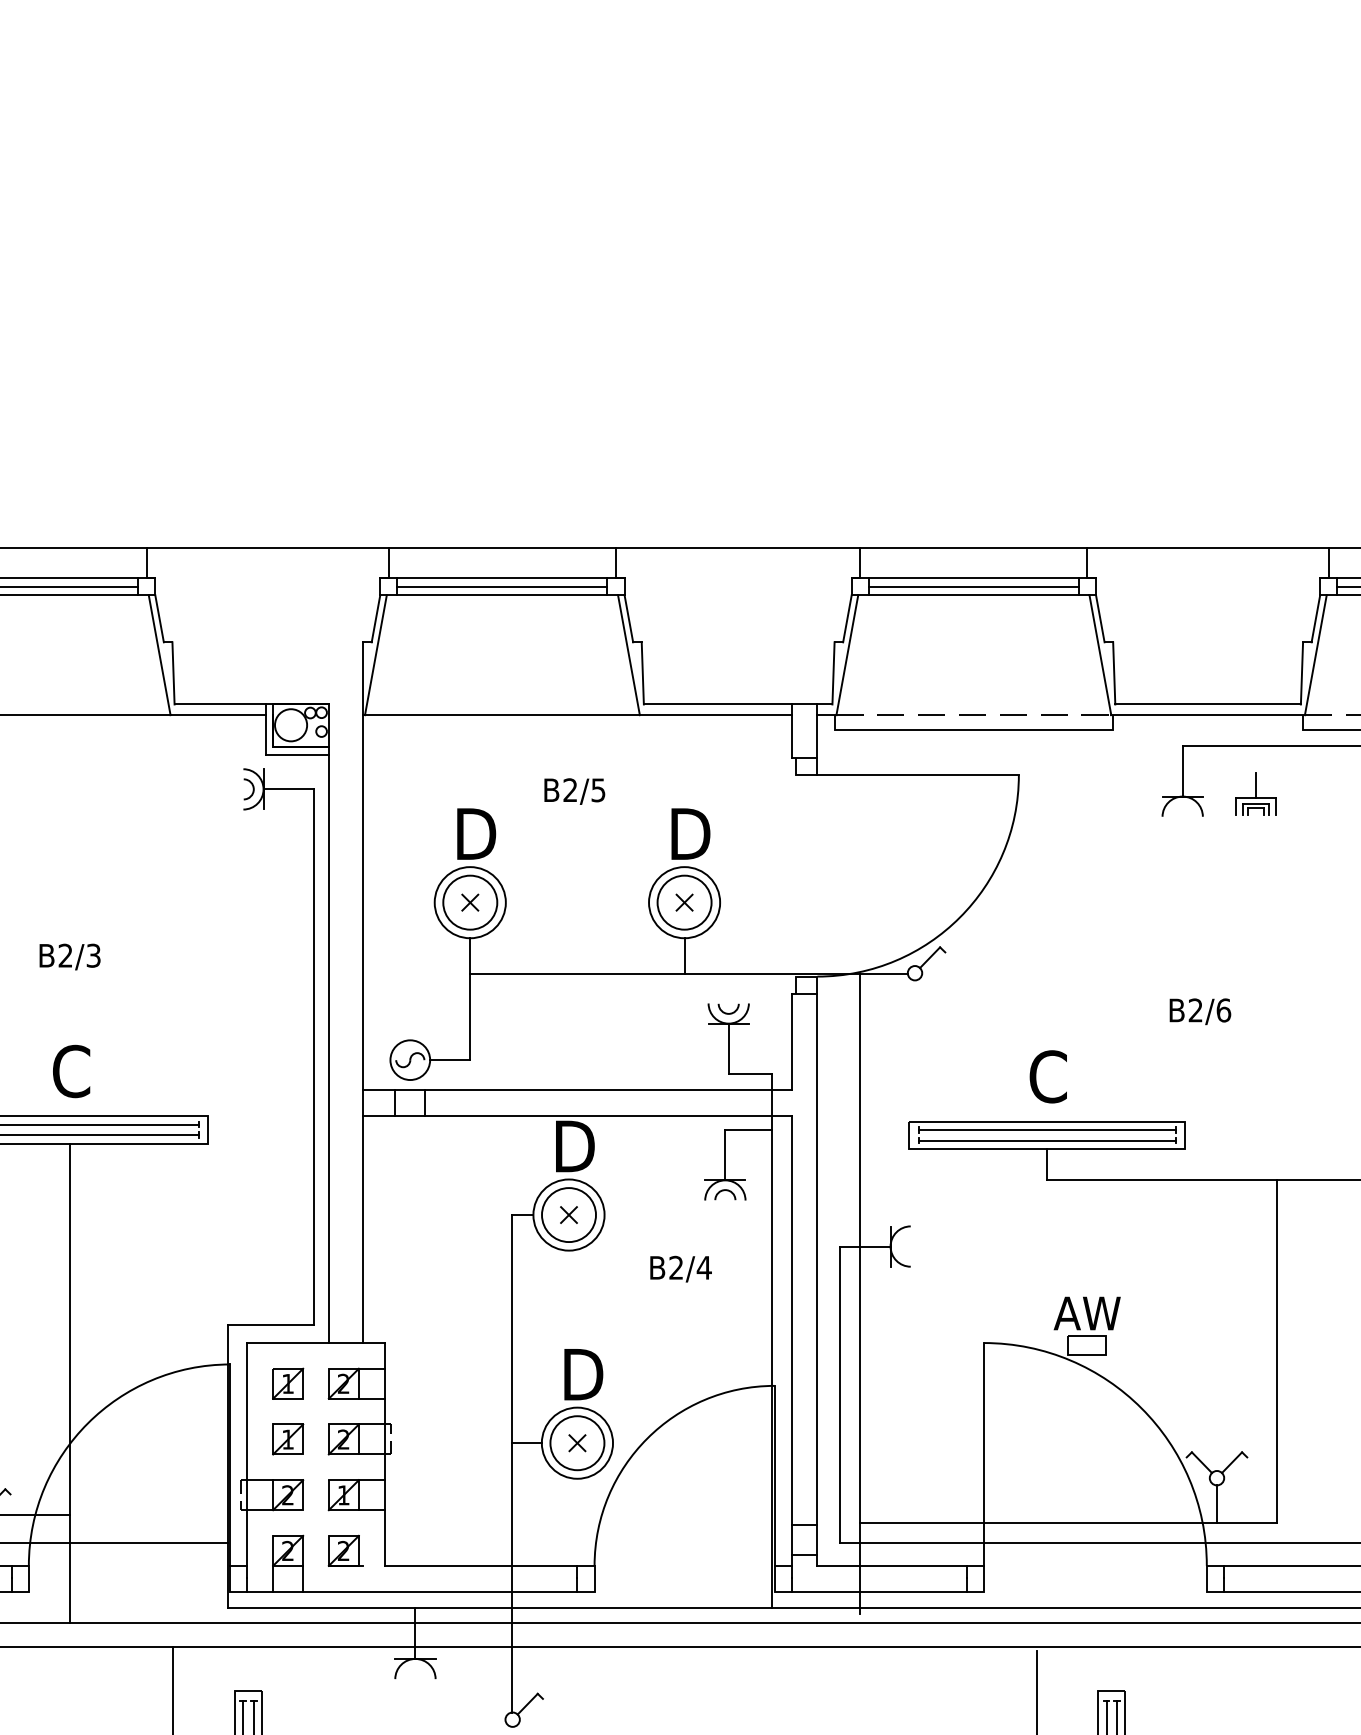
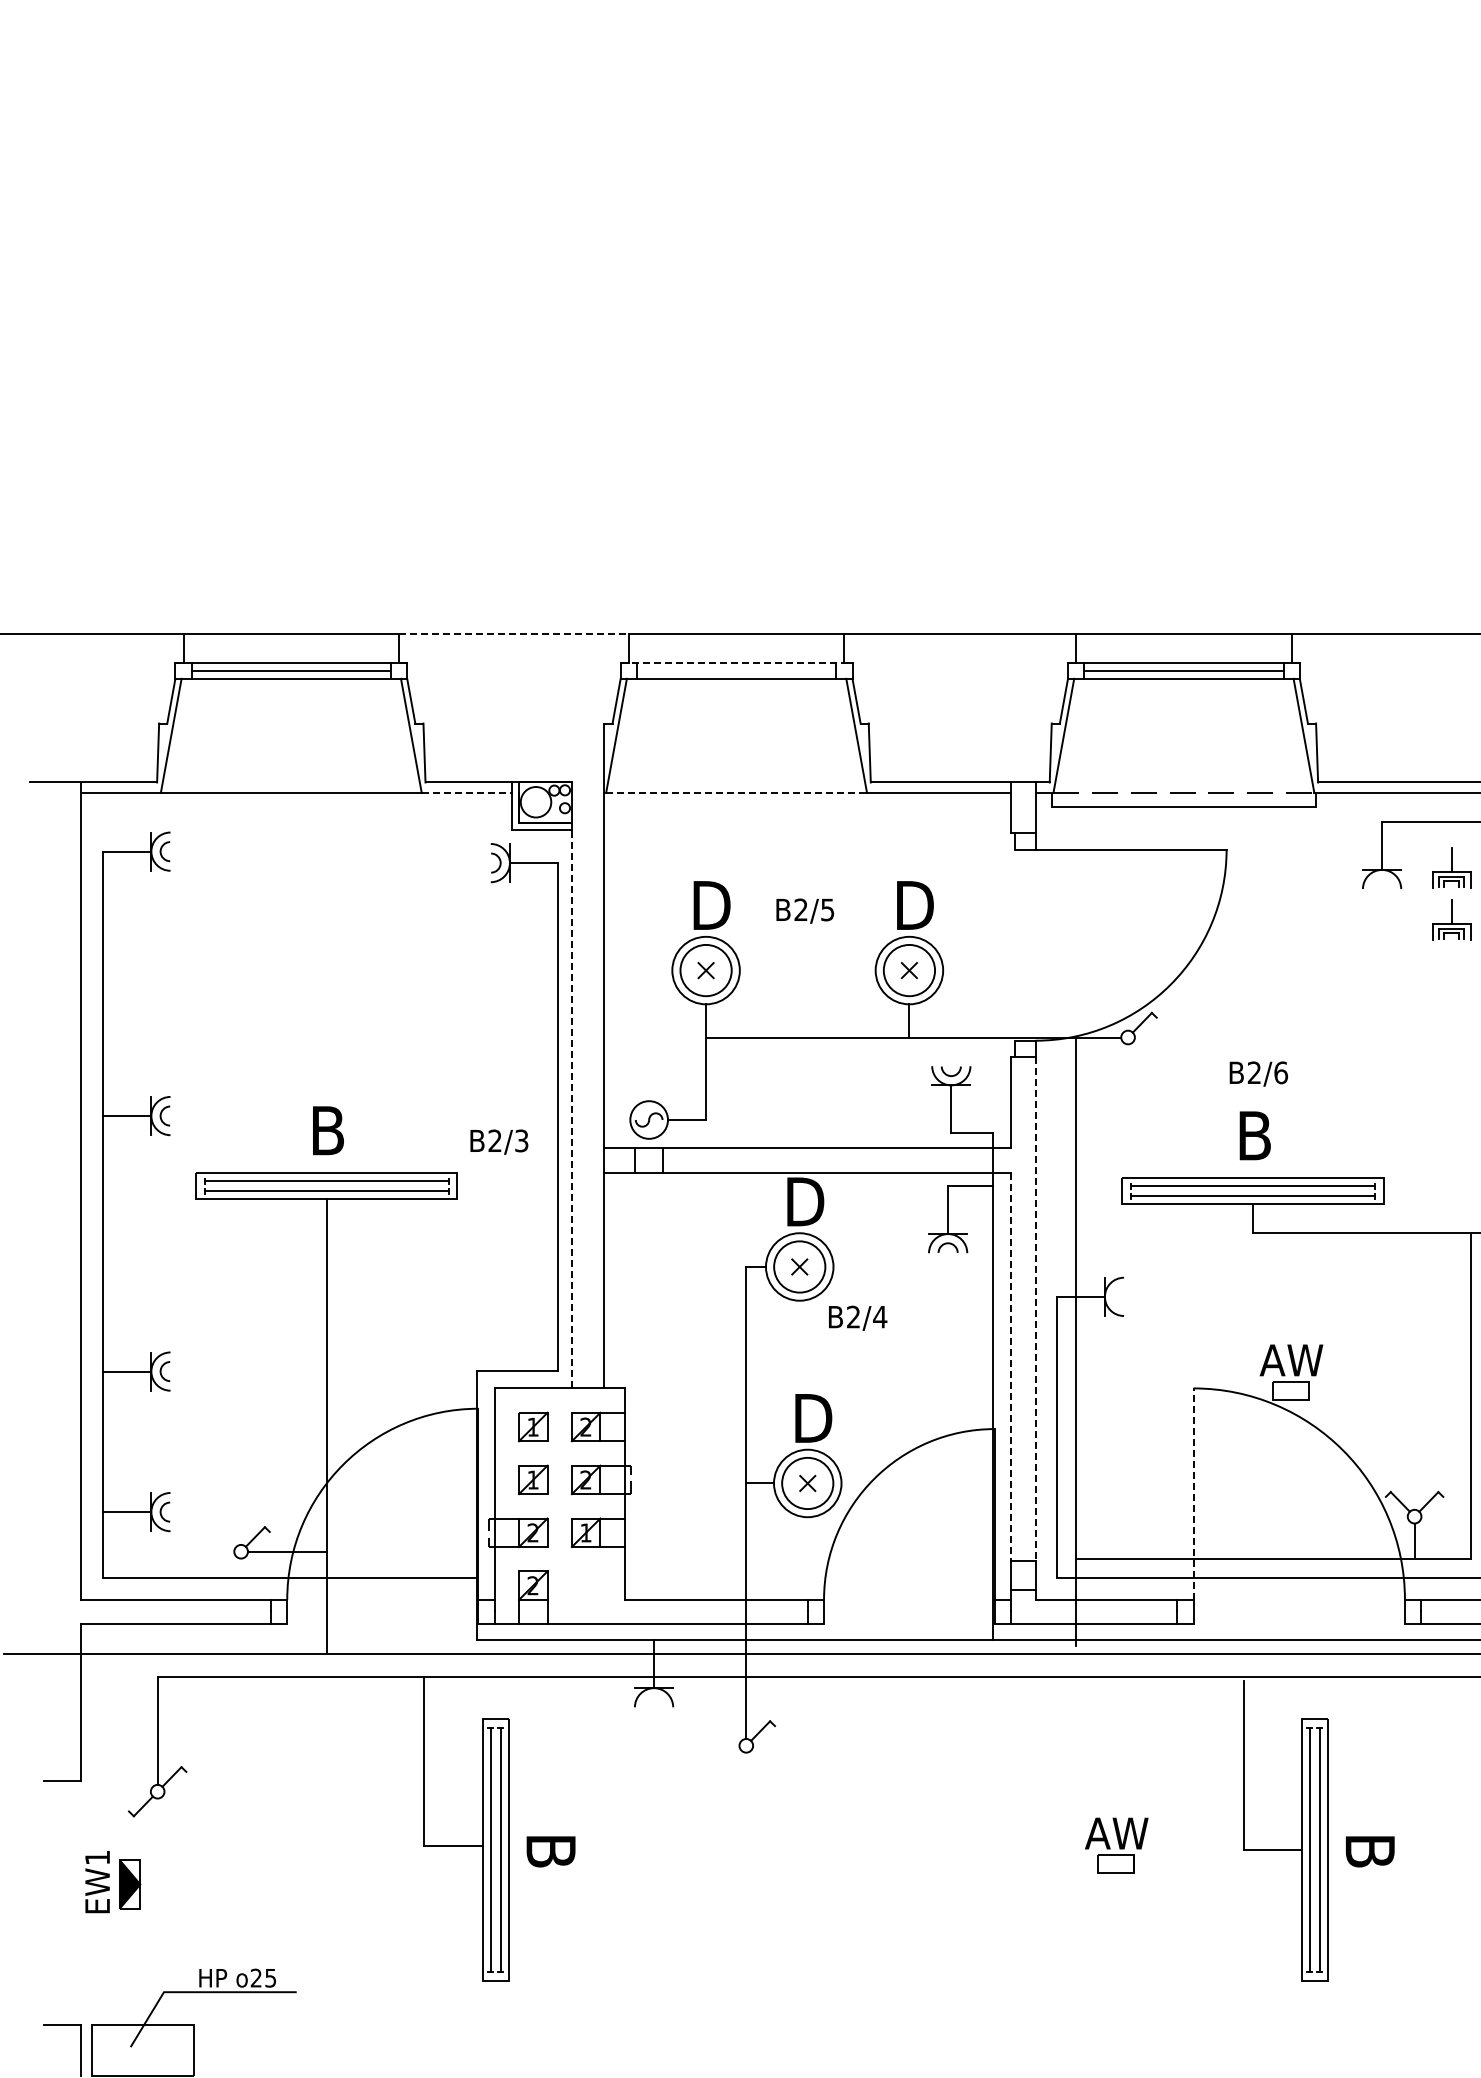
line: (267, 548) -> (513, 634), solid -> dashed
line: (502, 577) -> (736, 662), solid -> dashed
line: (502, 586) -> (736, 670), removed
line: (218, 715) -> (467, 792), solid -> dashed
line: (503, 715) -> (737, 792), solid -> dashed
text: (575, 790) -> (805, 910), moved
part: (1255, 848) -> (1451, 919), added
text: (70, 956) -> (499, 1141), moved
text: (1200, 1011) -> (1258, 1073), moved
line: (328, 1048) -> (571, 1108), solid -> dashed
text: (71, 1071) -> (327, 1130), C -> B
text: (1048, 1076) -> (1254, 1135), C -> B
line: (817, 1259) -> (1035, 1309), solid -> dashed
text: (681, 1268) -> (858, 1317), moved
line: (792, 1320) -> (1011, 1367), solid -> dashed
line: (983, 1454) -> (1193, 1494), solid -> dashed
part: (345, 1550) -> (587, 1585), removed

